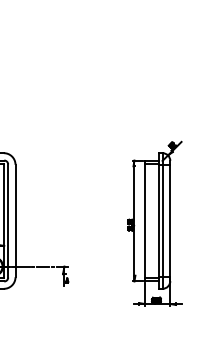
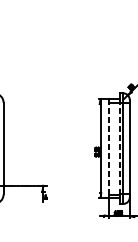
line: (158, 220) -> (120, 148), solid -> dashed
line: (145, 221) -> (109, 149), solid -> dashed

